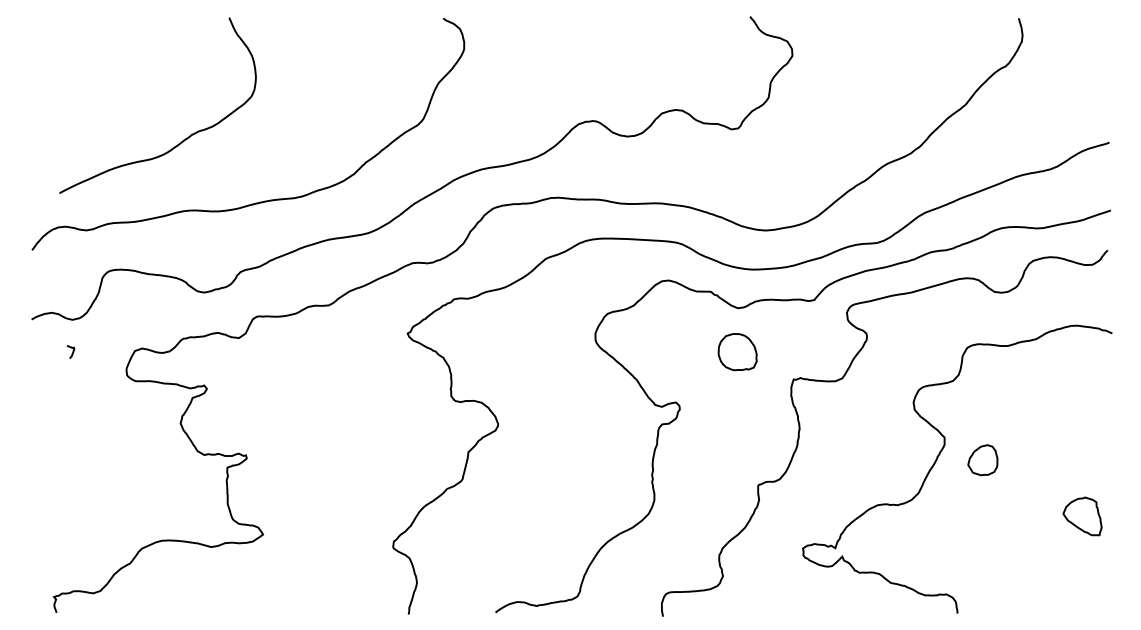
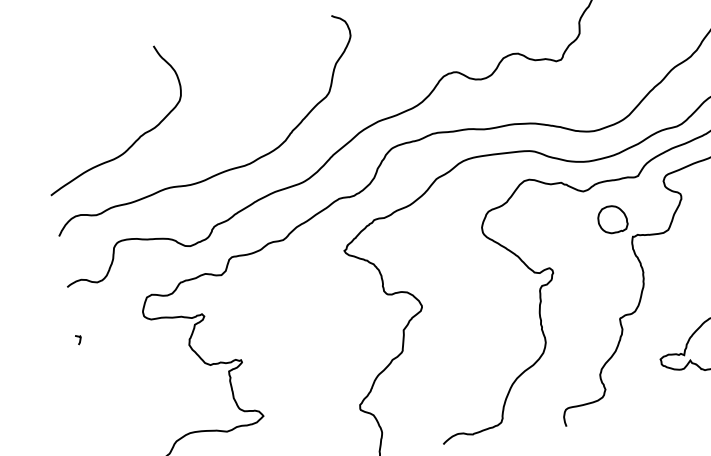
curve: (183, 139) -> (135, 140), moved
curve: (72, 351) -> (79, 339), moved
part: (737, 352) -> (612, 219), moved

